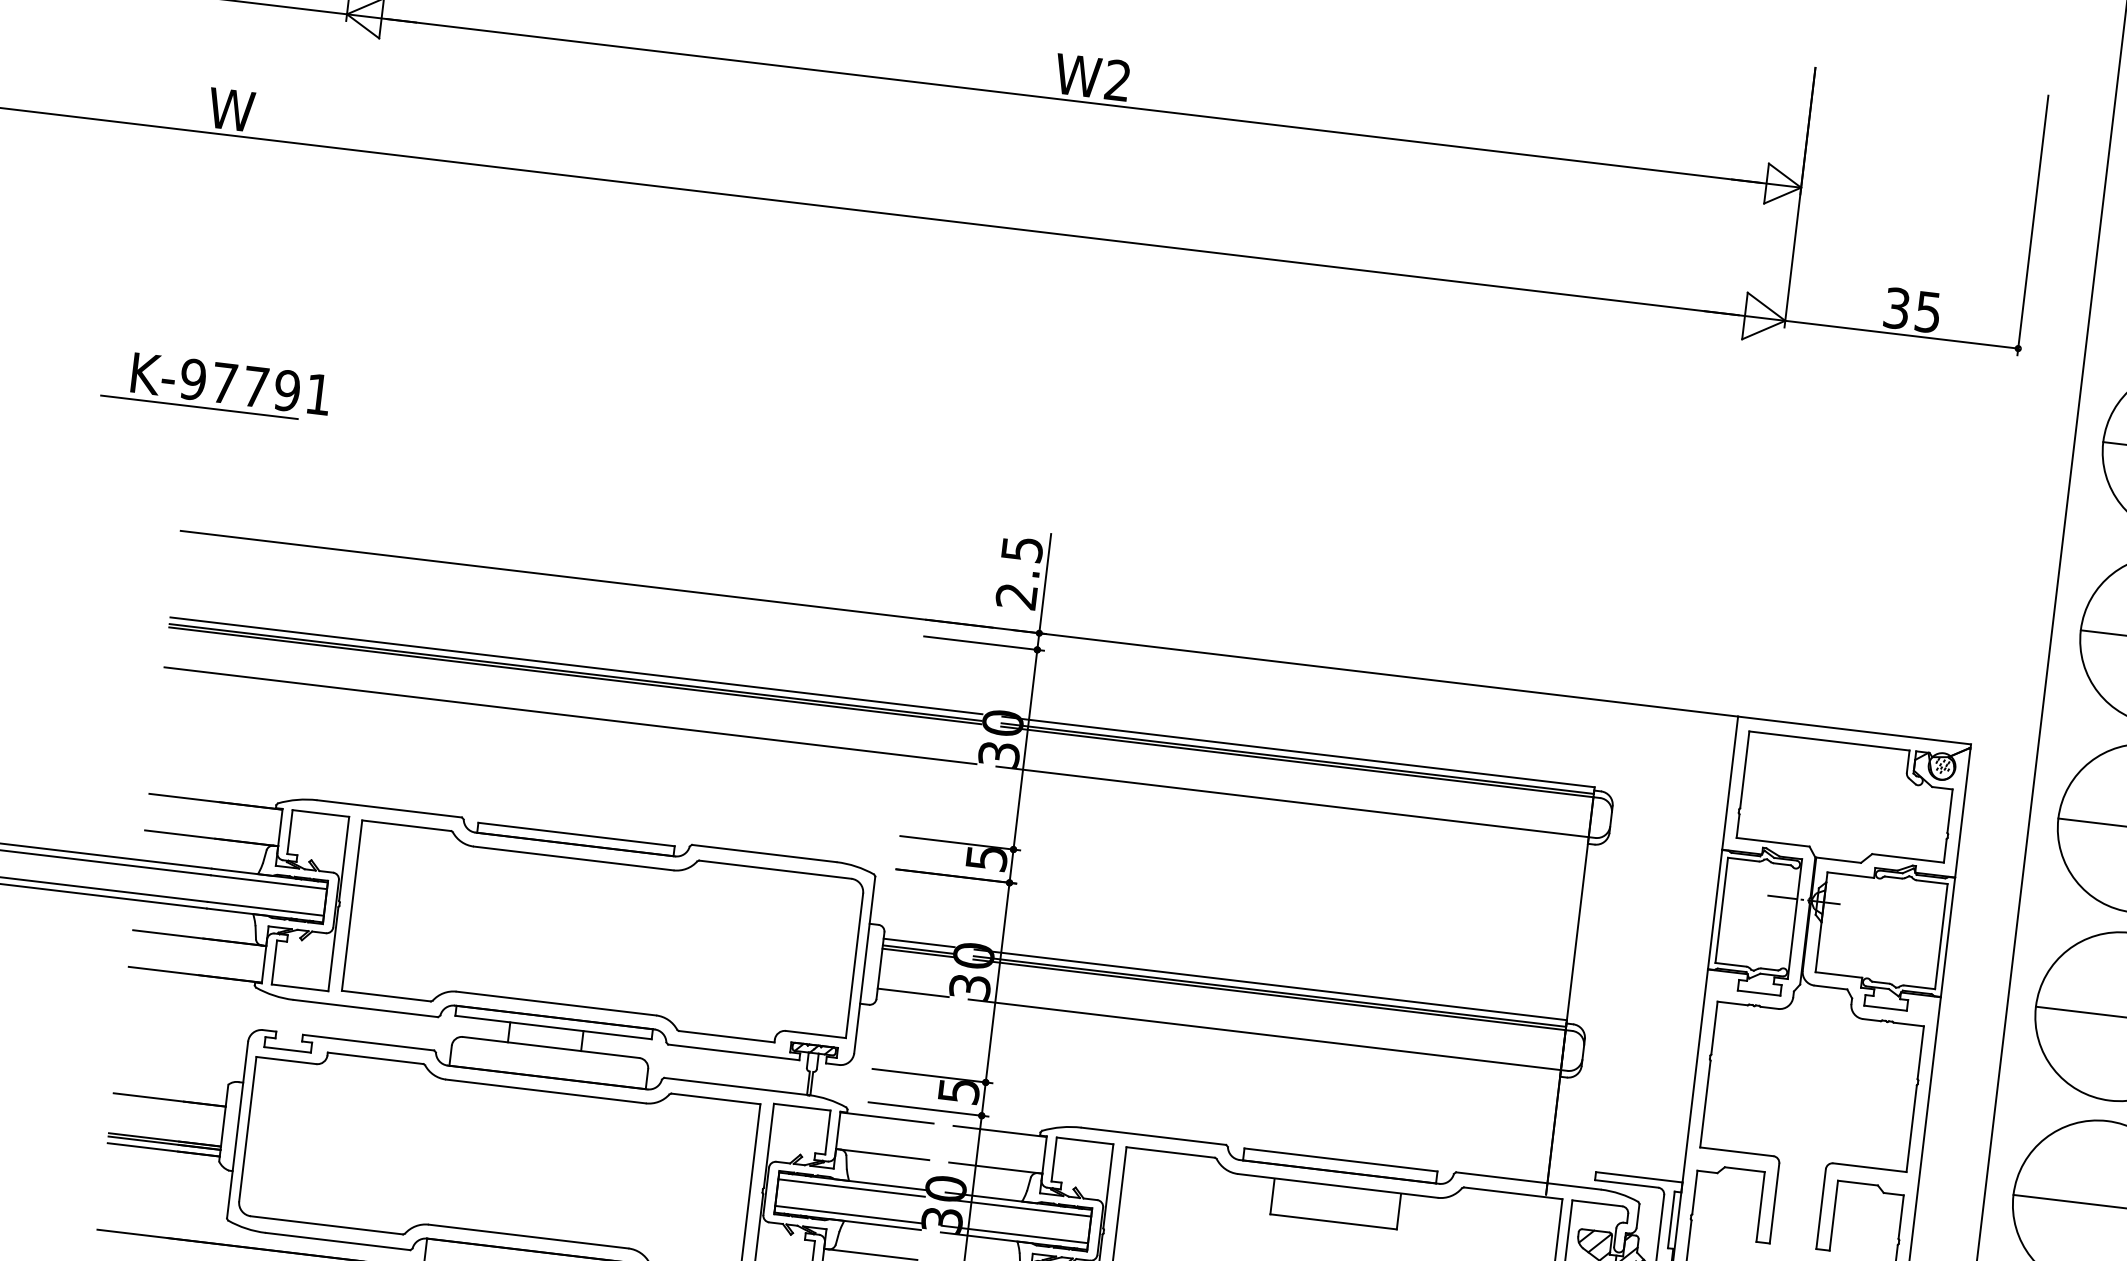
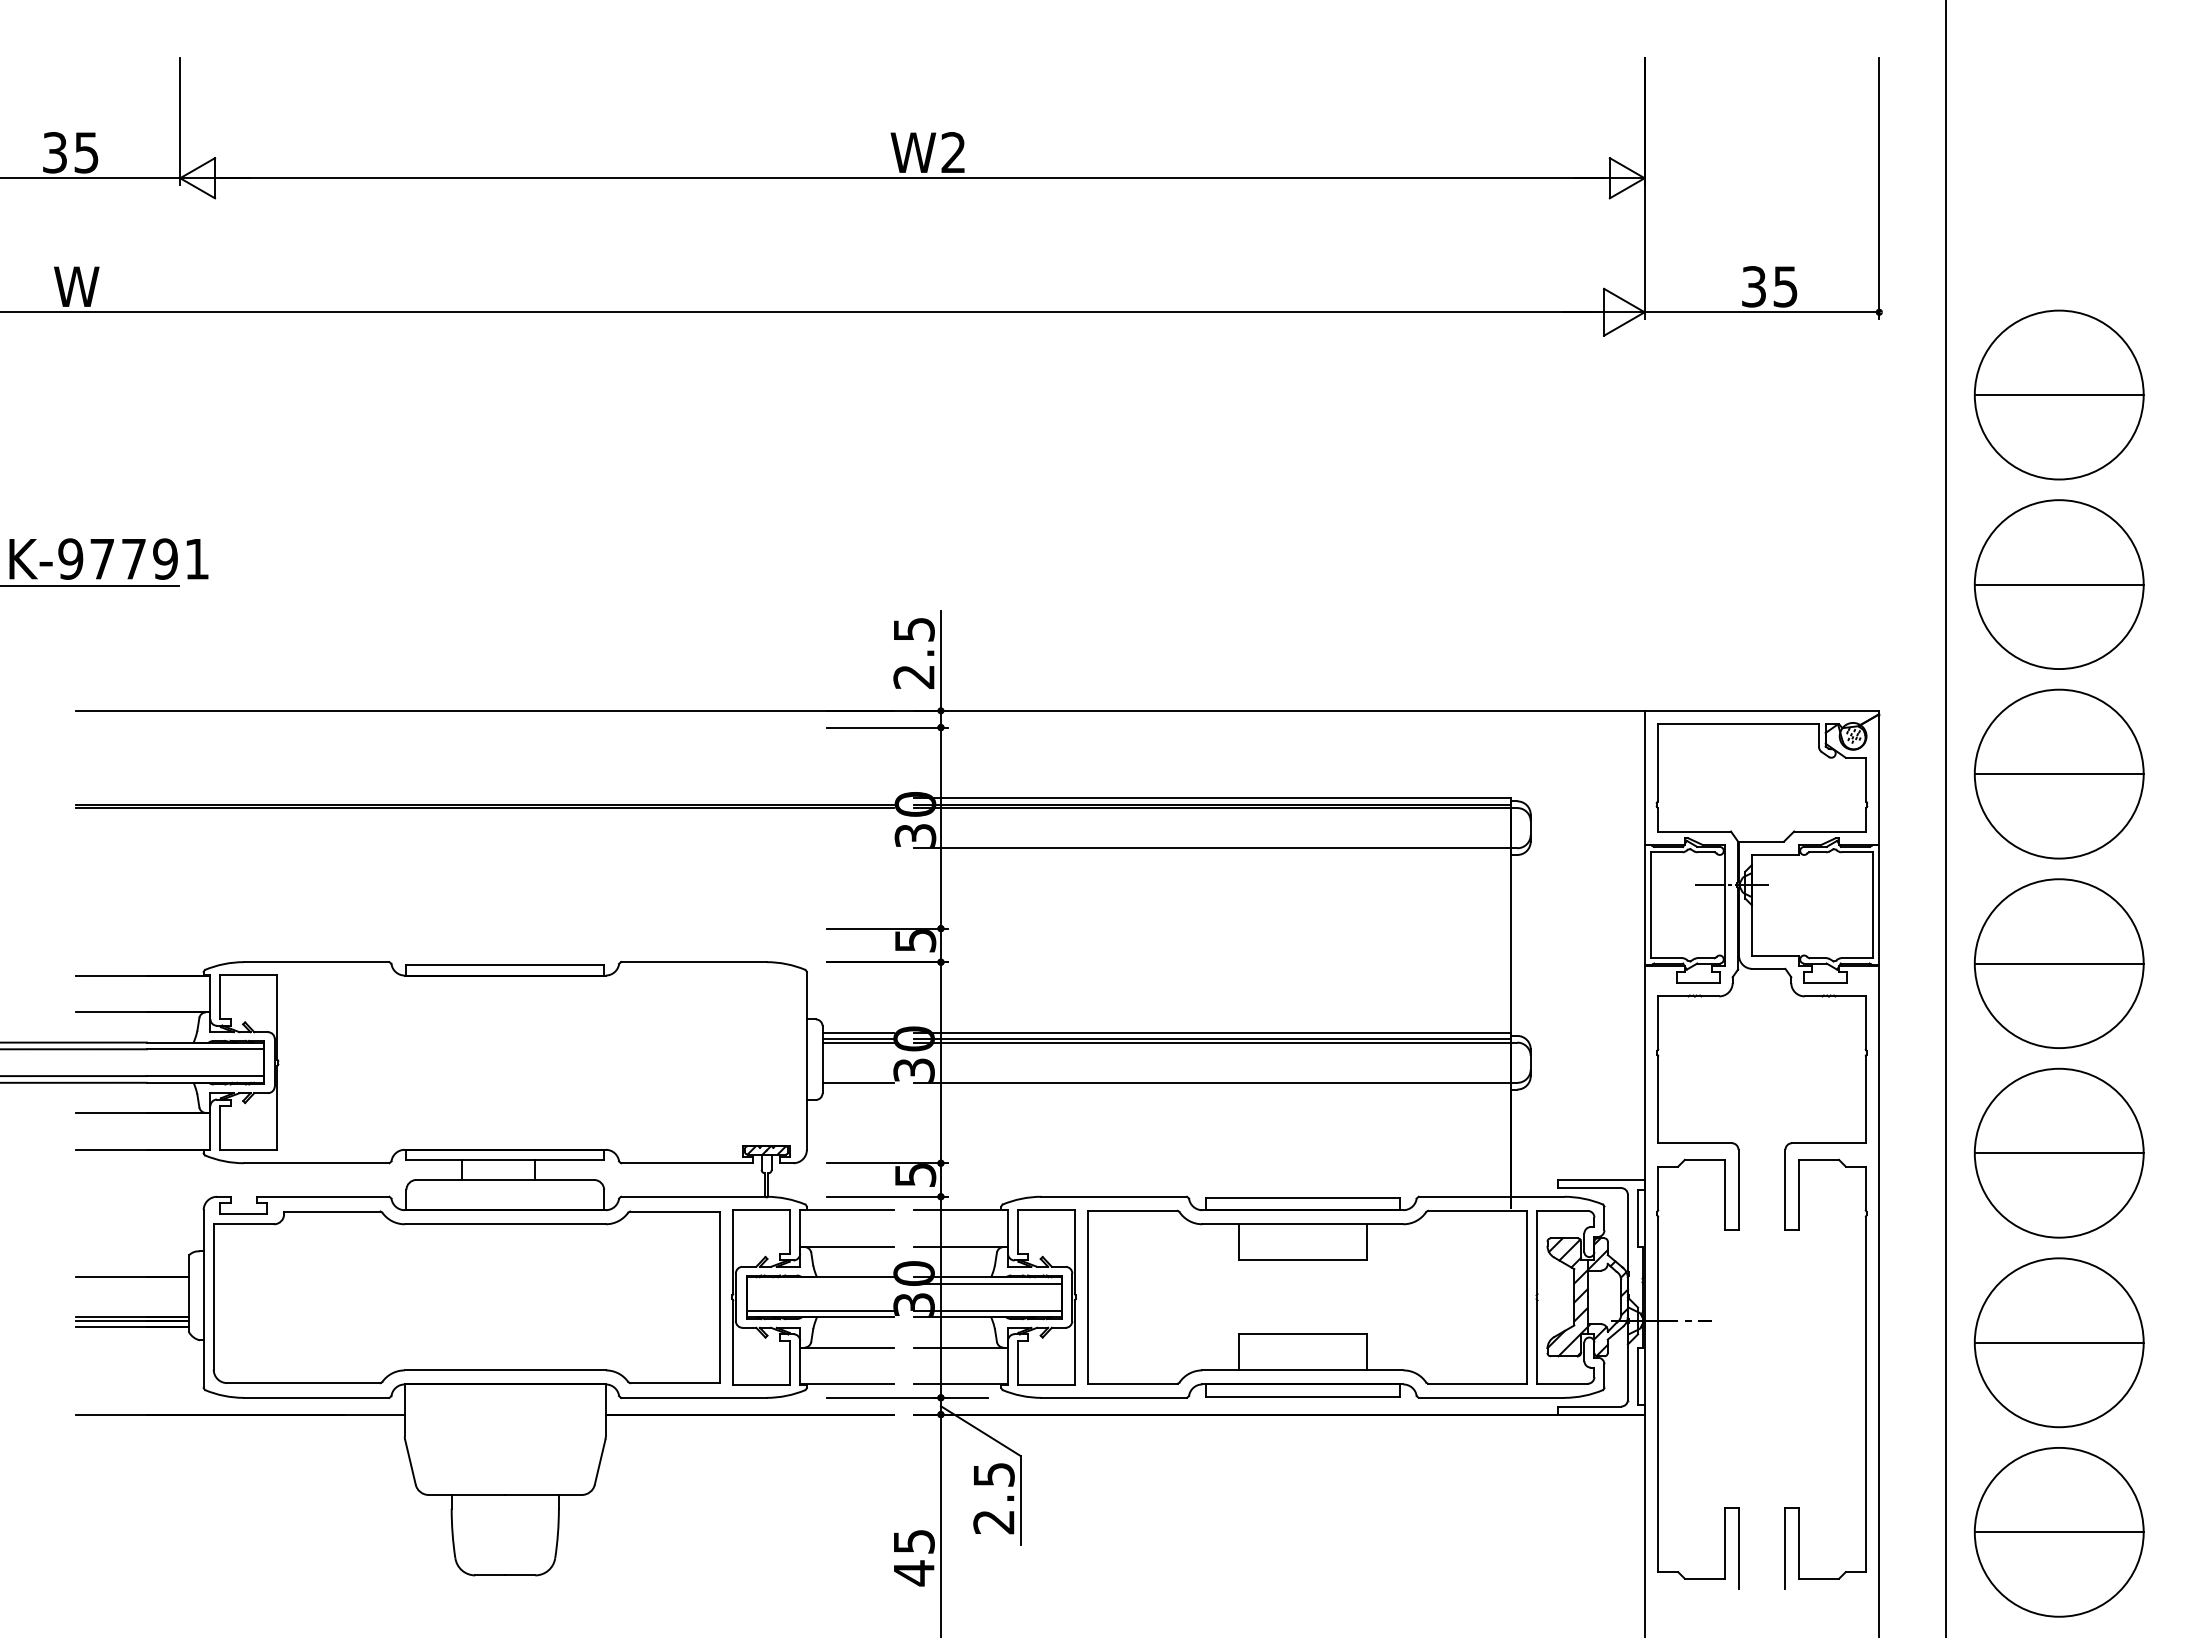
line: (576, 666) -> (485, 798), removed
line: (570, 716) -> (485, 848), removed
part: (603, 935) -> (543, 1062), removed
line: (851, 1187) -> (820, 1283), removed

